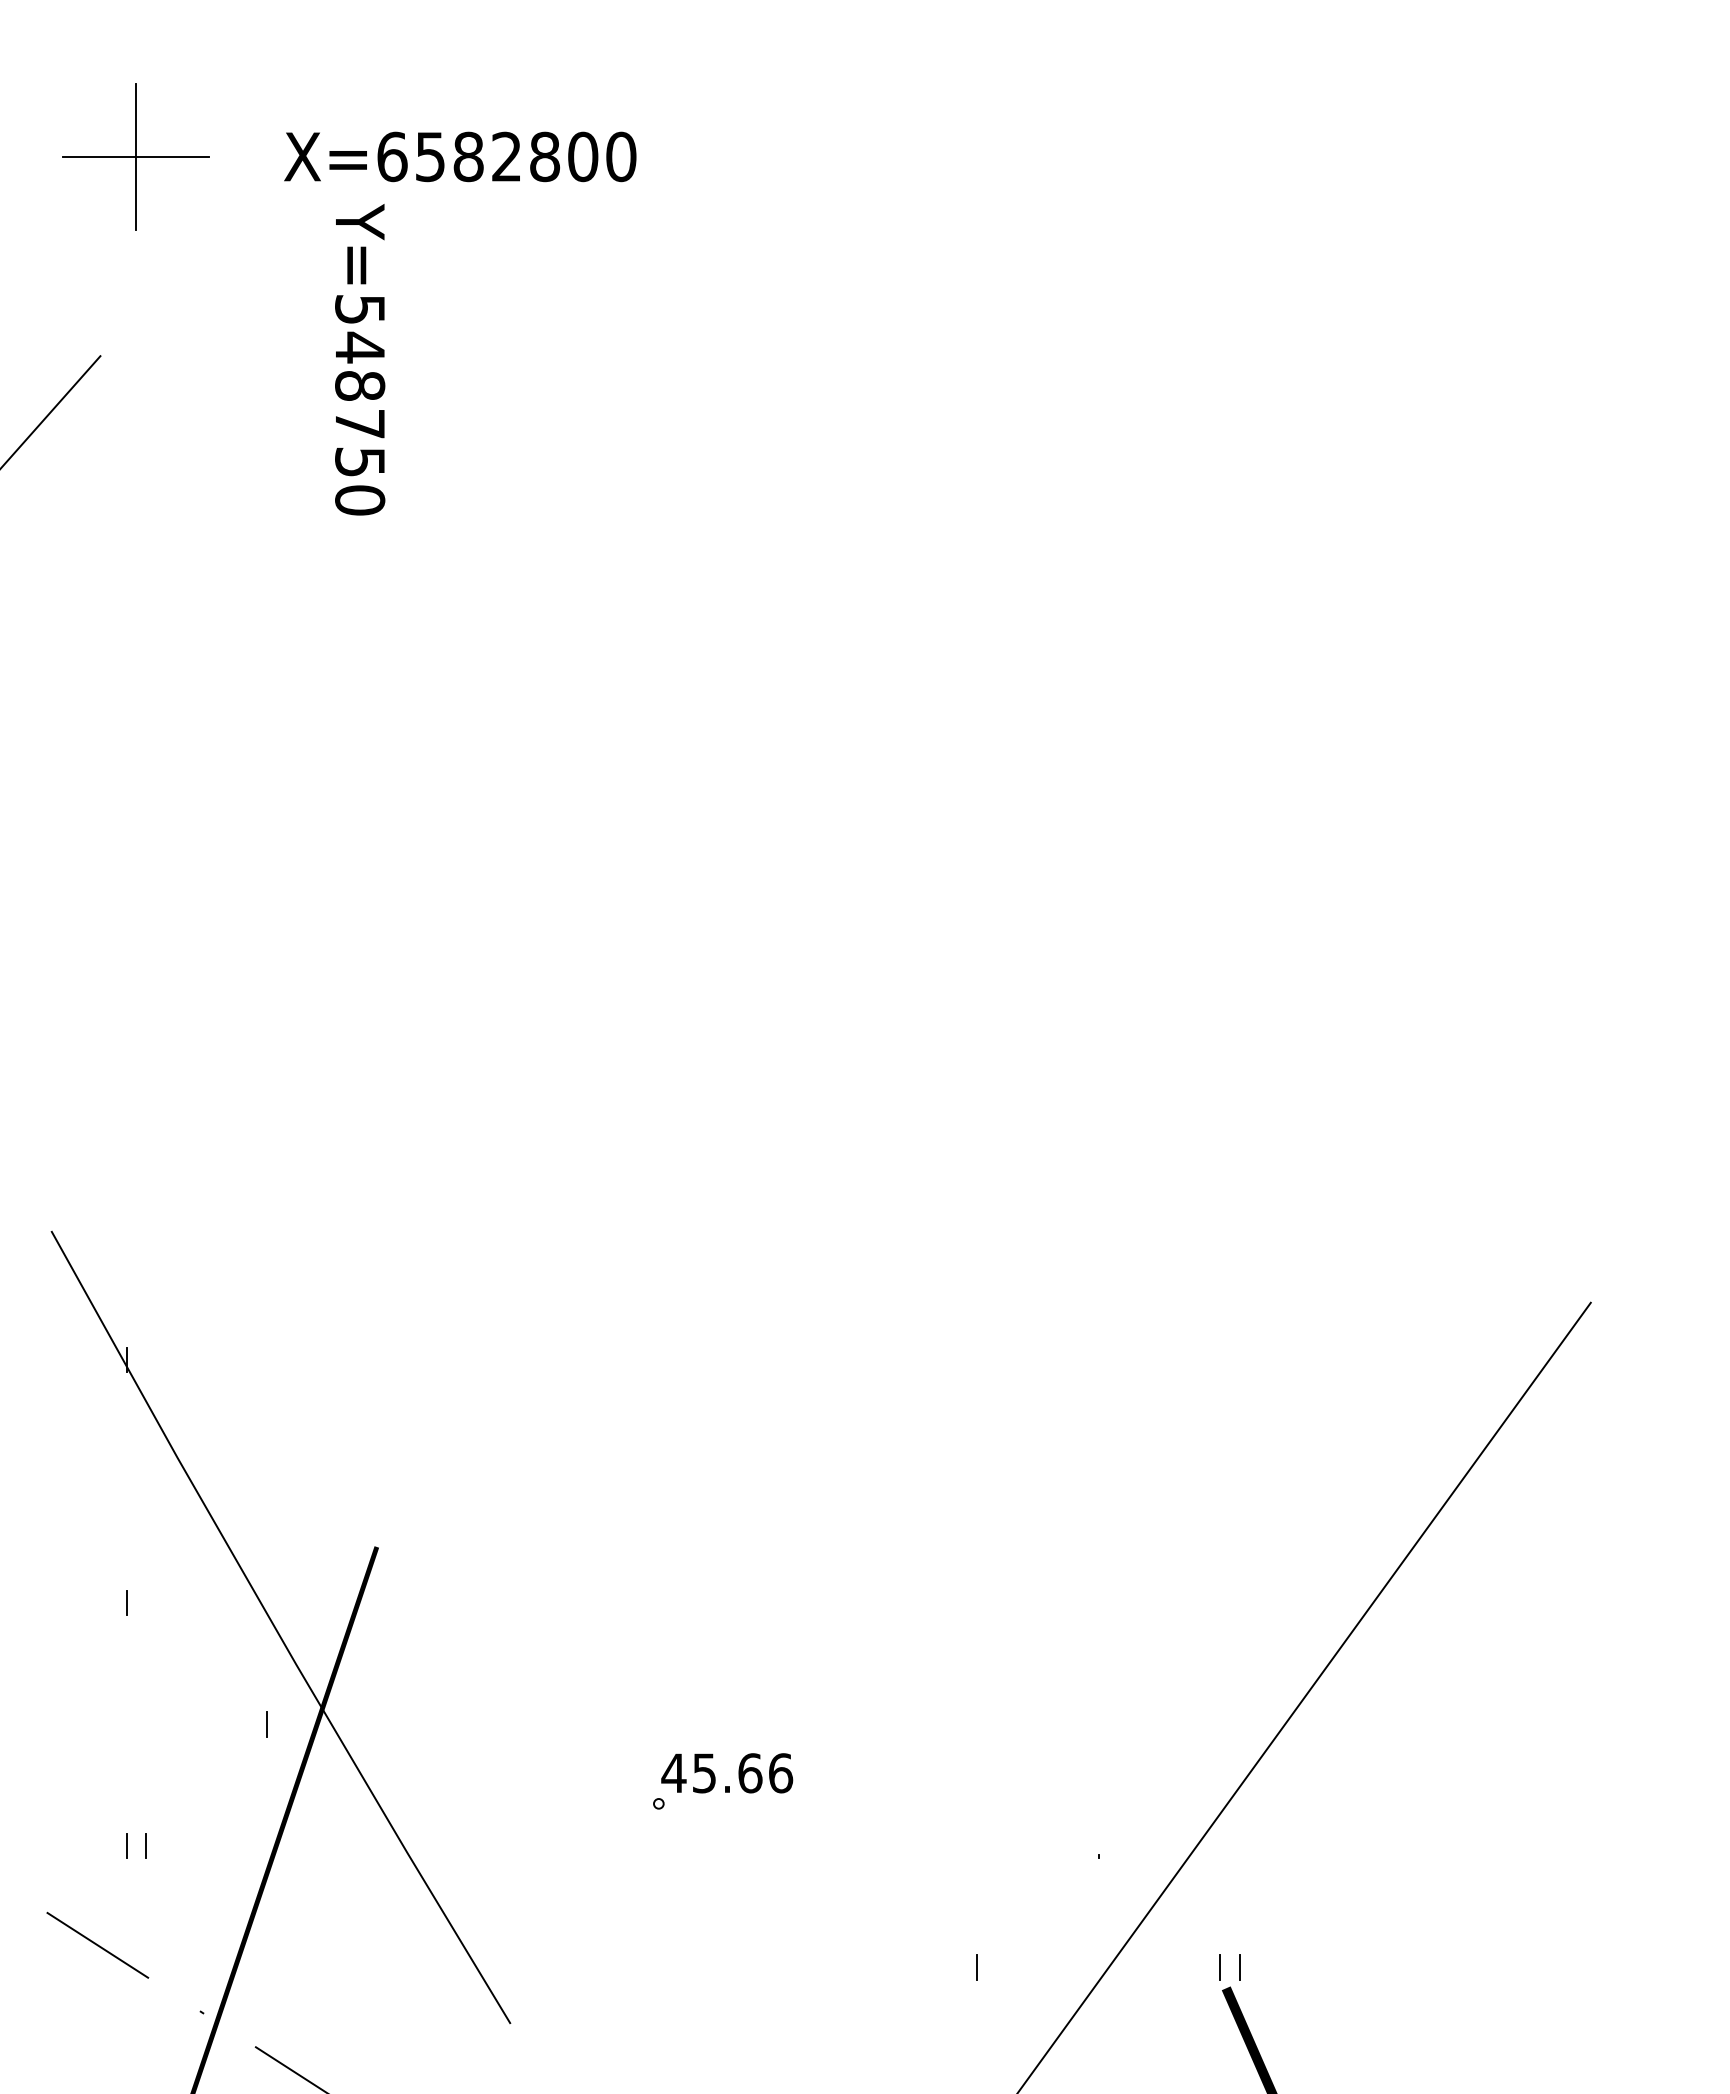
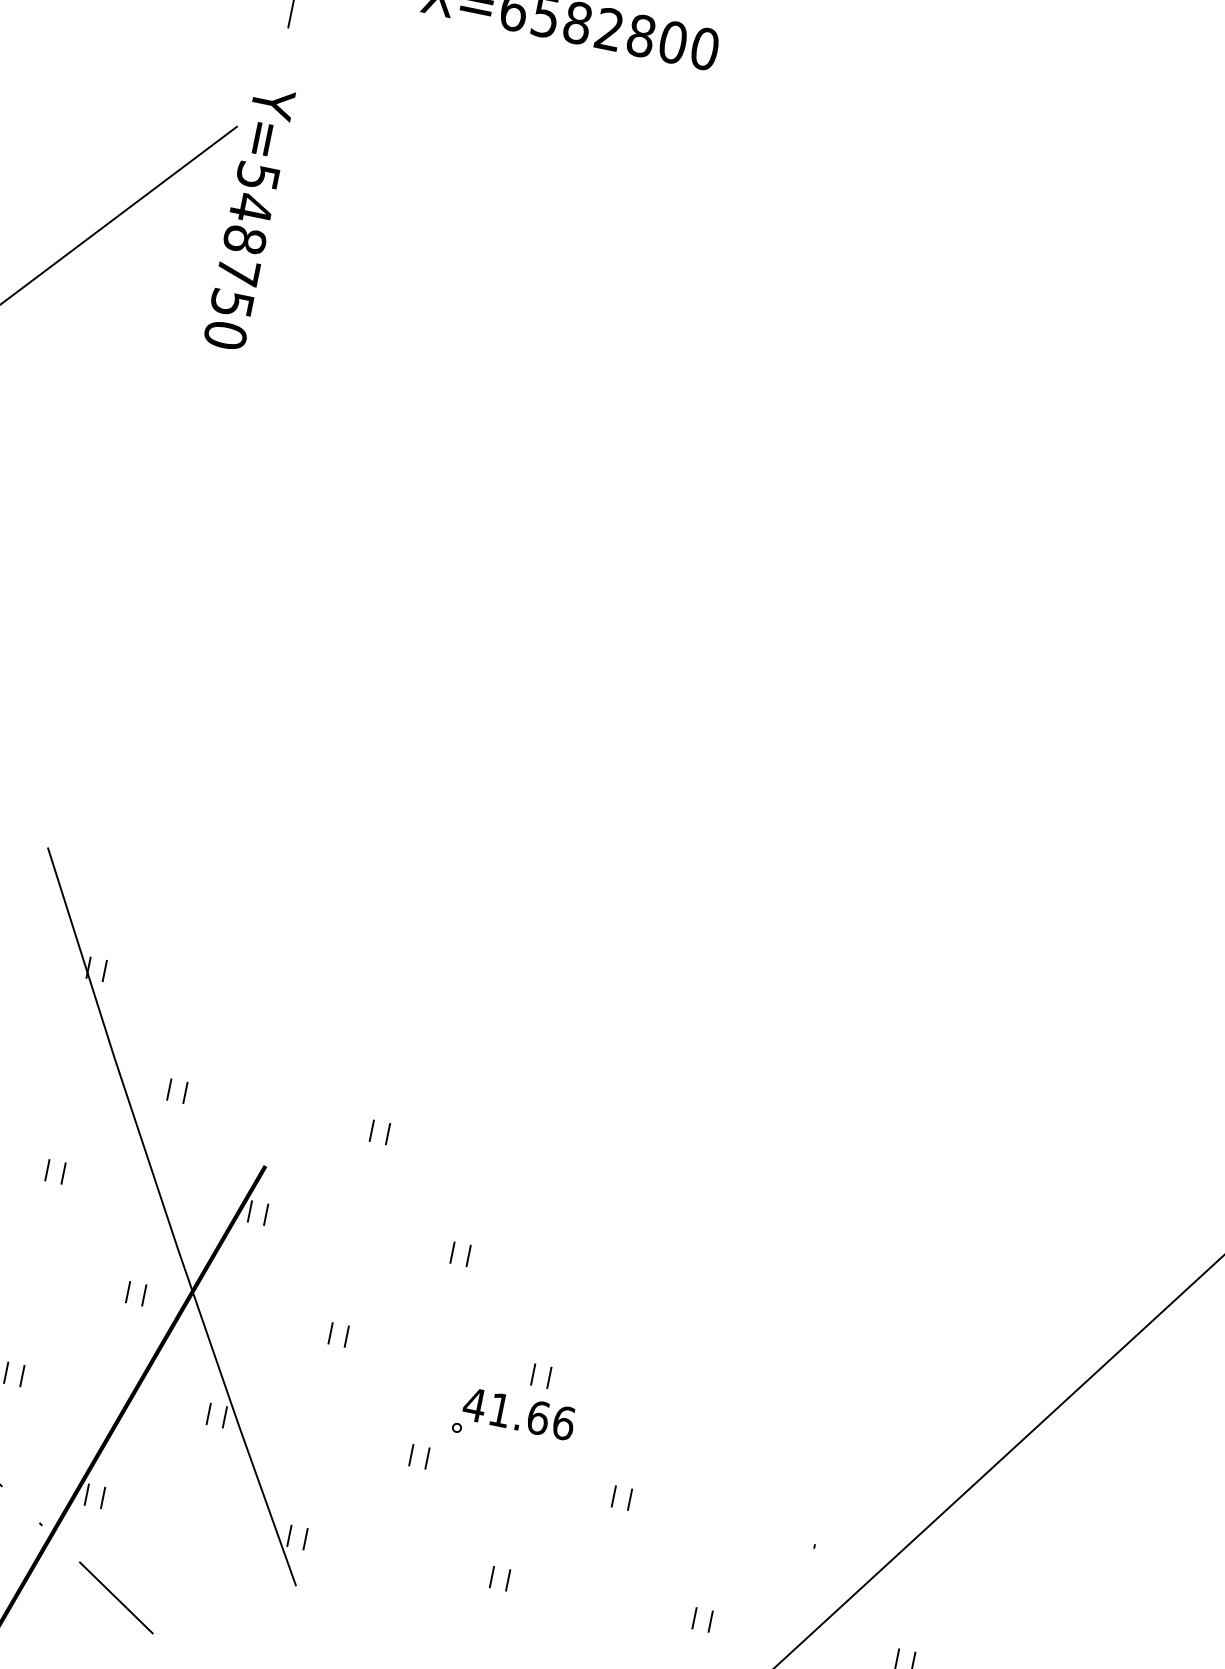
text: (360, 359) -> (249, 218), moved
line: (145, 1359) -> (104, 970), added
line: (248, 1481) -> (169, 1089), added
line: (266, 1481) -> (184, 1092), added
line: (491, 1481) -> (372, 1130), added
line: (510, 1481) -> (388, 1134), added
line: (145, 1602) -> (63, 1173), added
line: (369, 1602) -> (249, 1211), added
line: (388, 1602) -> (265, 1214), added
line: (612, 1602) -> (452, 1252), added
line: (631, 1602) -> (468, 1255), added
line: (248, 1724) -> (128, 1292), added
line: (491, 1724) -> (330, 1333), added
line: (510, 1724) -> (346, 1336), added
line: (734, 1724) -> (533, 1374), added
line: (753, 1724) -> (549, 1377), added
text: (704, 1773) -> (500, 1410), 45.66 -> 41.66
line: (369, 1845) -> (208, 1413), added
line: (388, 1845) -> (224, 1416), added
line: (612, 1845) -> (411, 1454), added
line: (632, 1845) -> (427, 1458), added
line: (855, 1845) -> (613, 1495), added
line: (875, 1845) -> (630, 1499), added
line: (248, 1967) -> (87, 1494), added
line: (267, 1967) -> (103, 1497), added
line: (491, 1967) -> (289, 1535), added
line: (510, 1967) -> (305, 1539), added
line: (734, 1967) -> (492, 1577), added
line: (753, 1967) -> (508, 1580), added
line: (996, 1967) -> (710, 1621), added

